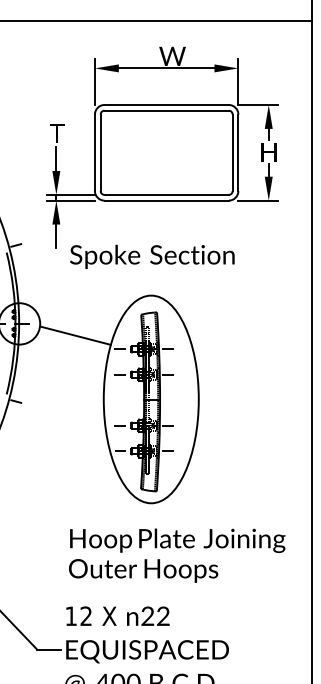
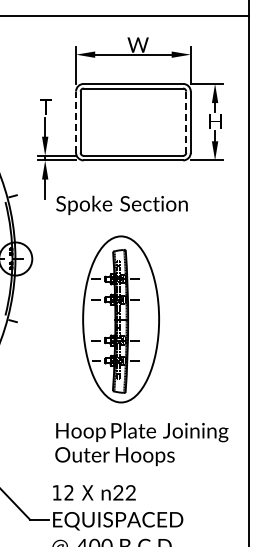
line: (95, 153) -> (76, 122), solid -> dashed
line: (233, 153) -> (186, 122), solid -> dashed
line: (75, 335) -> (60, 268), removed

